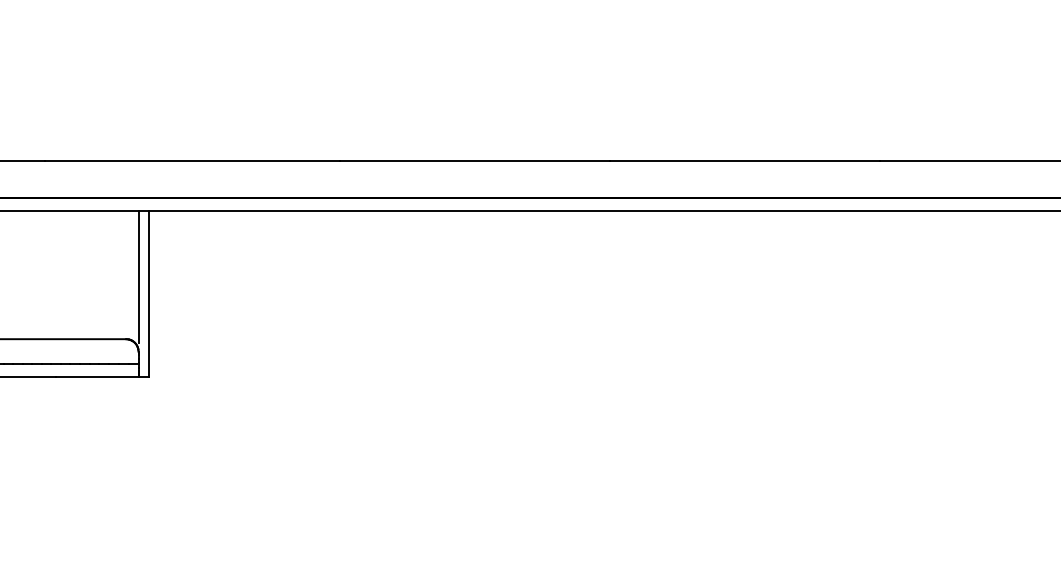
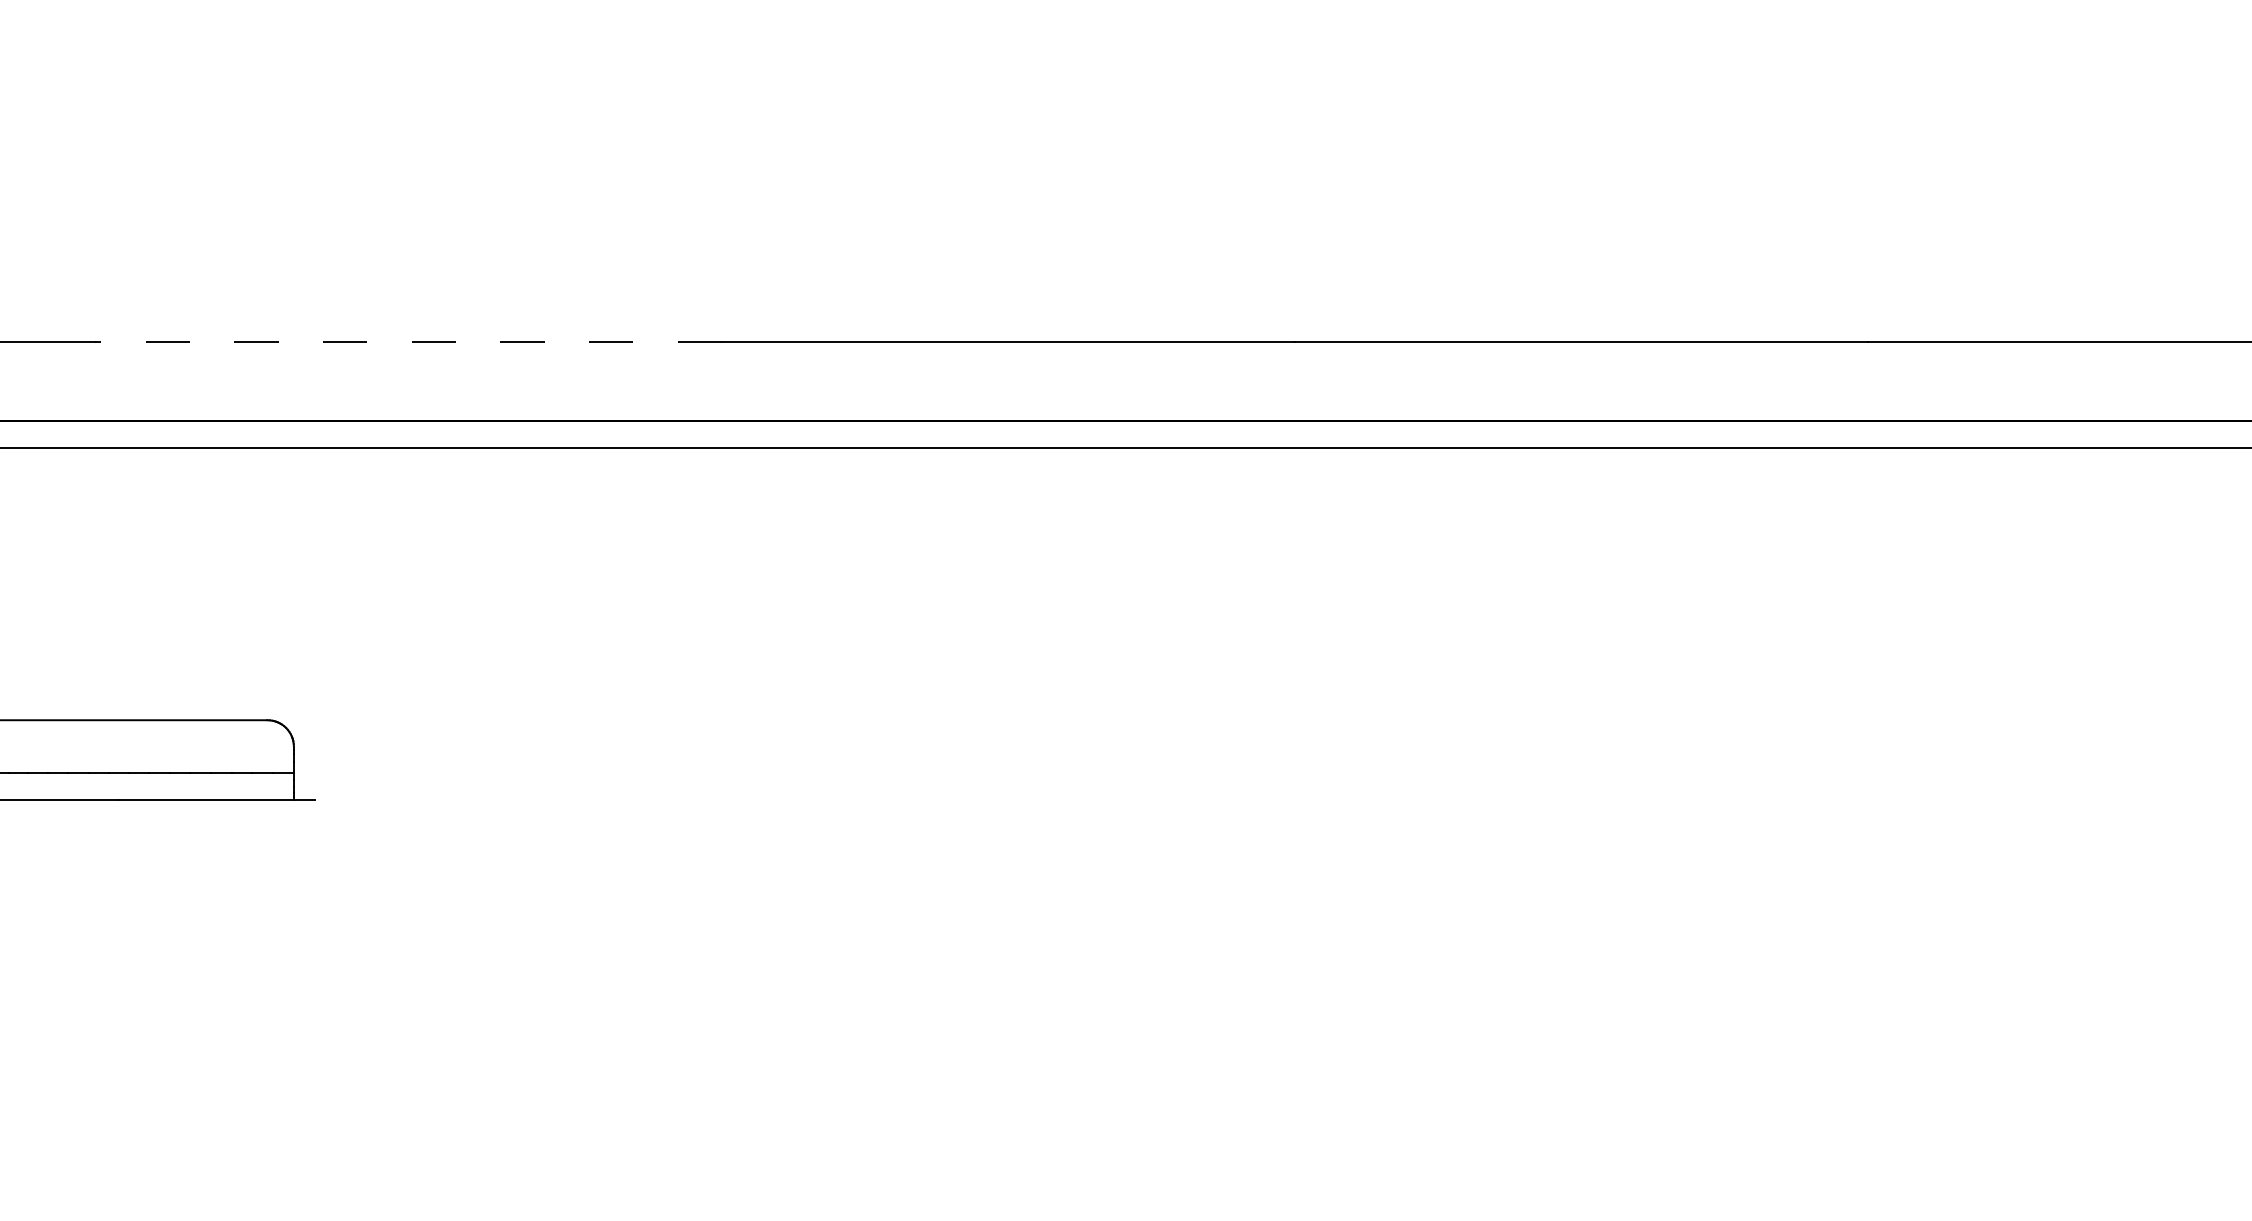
line: (192, 161) -> (408, 343), solid -> dashed
line: (138, 276) -> (293, 587), removed
line: (148, 293) -> (315, 623), removed

